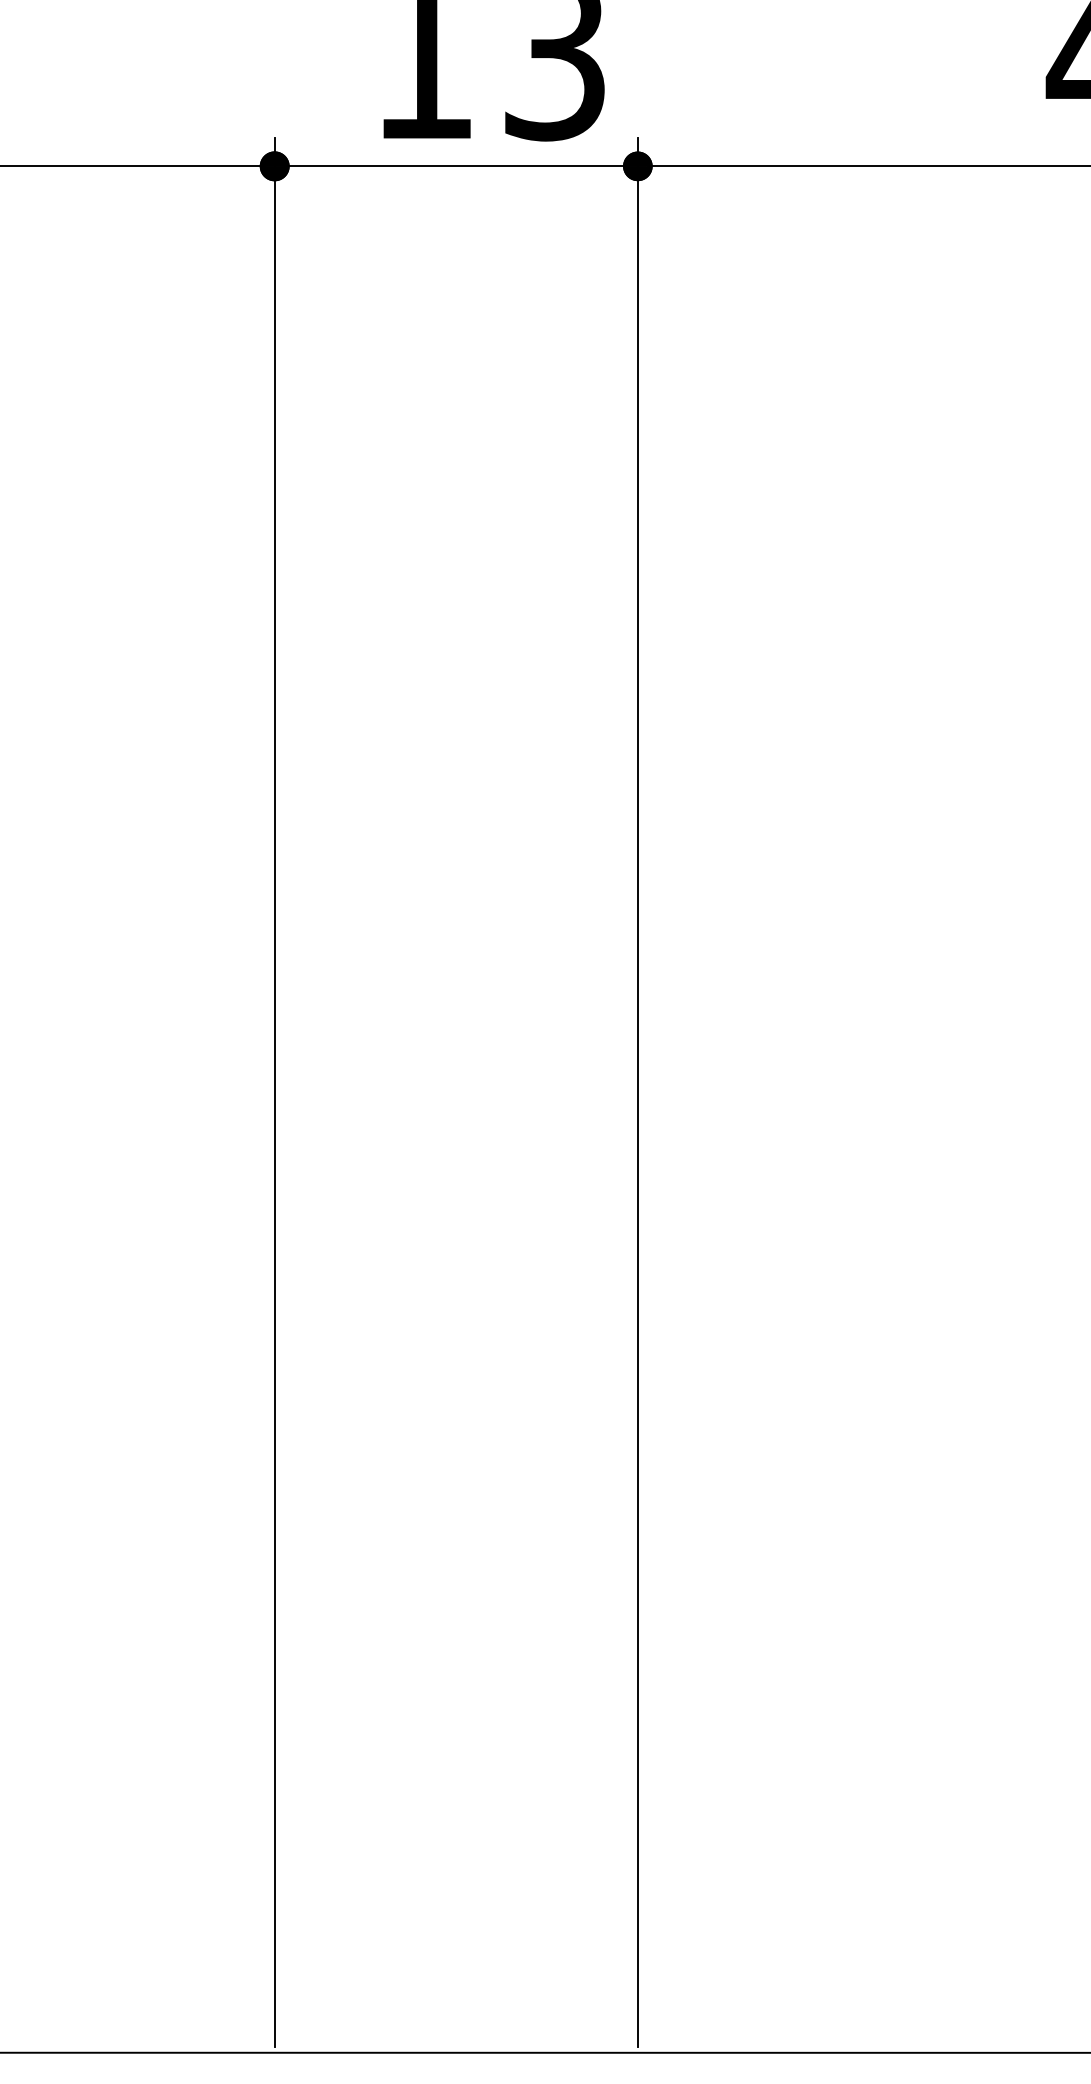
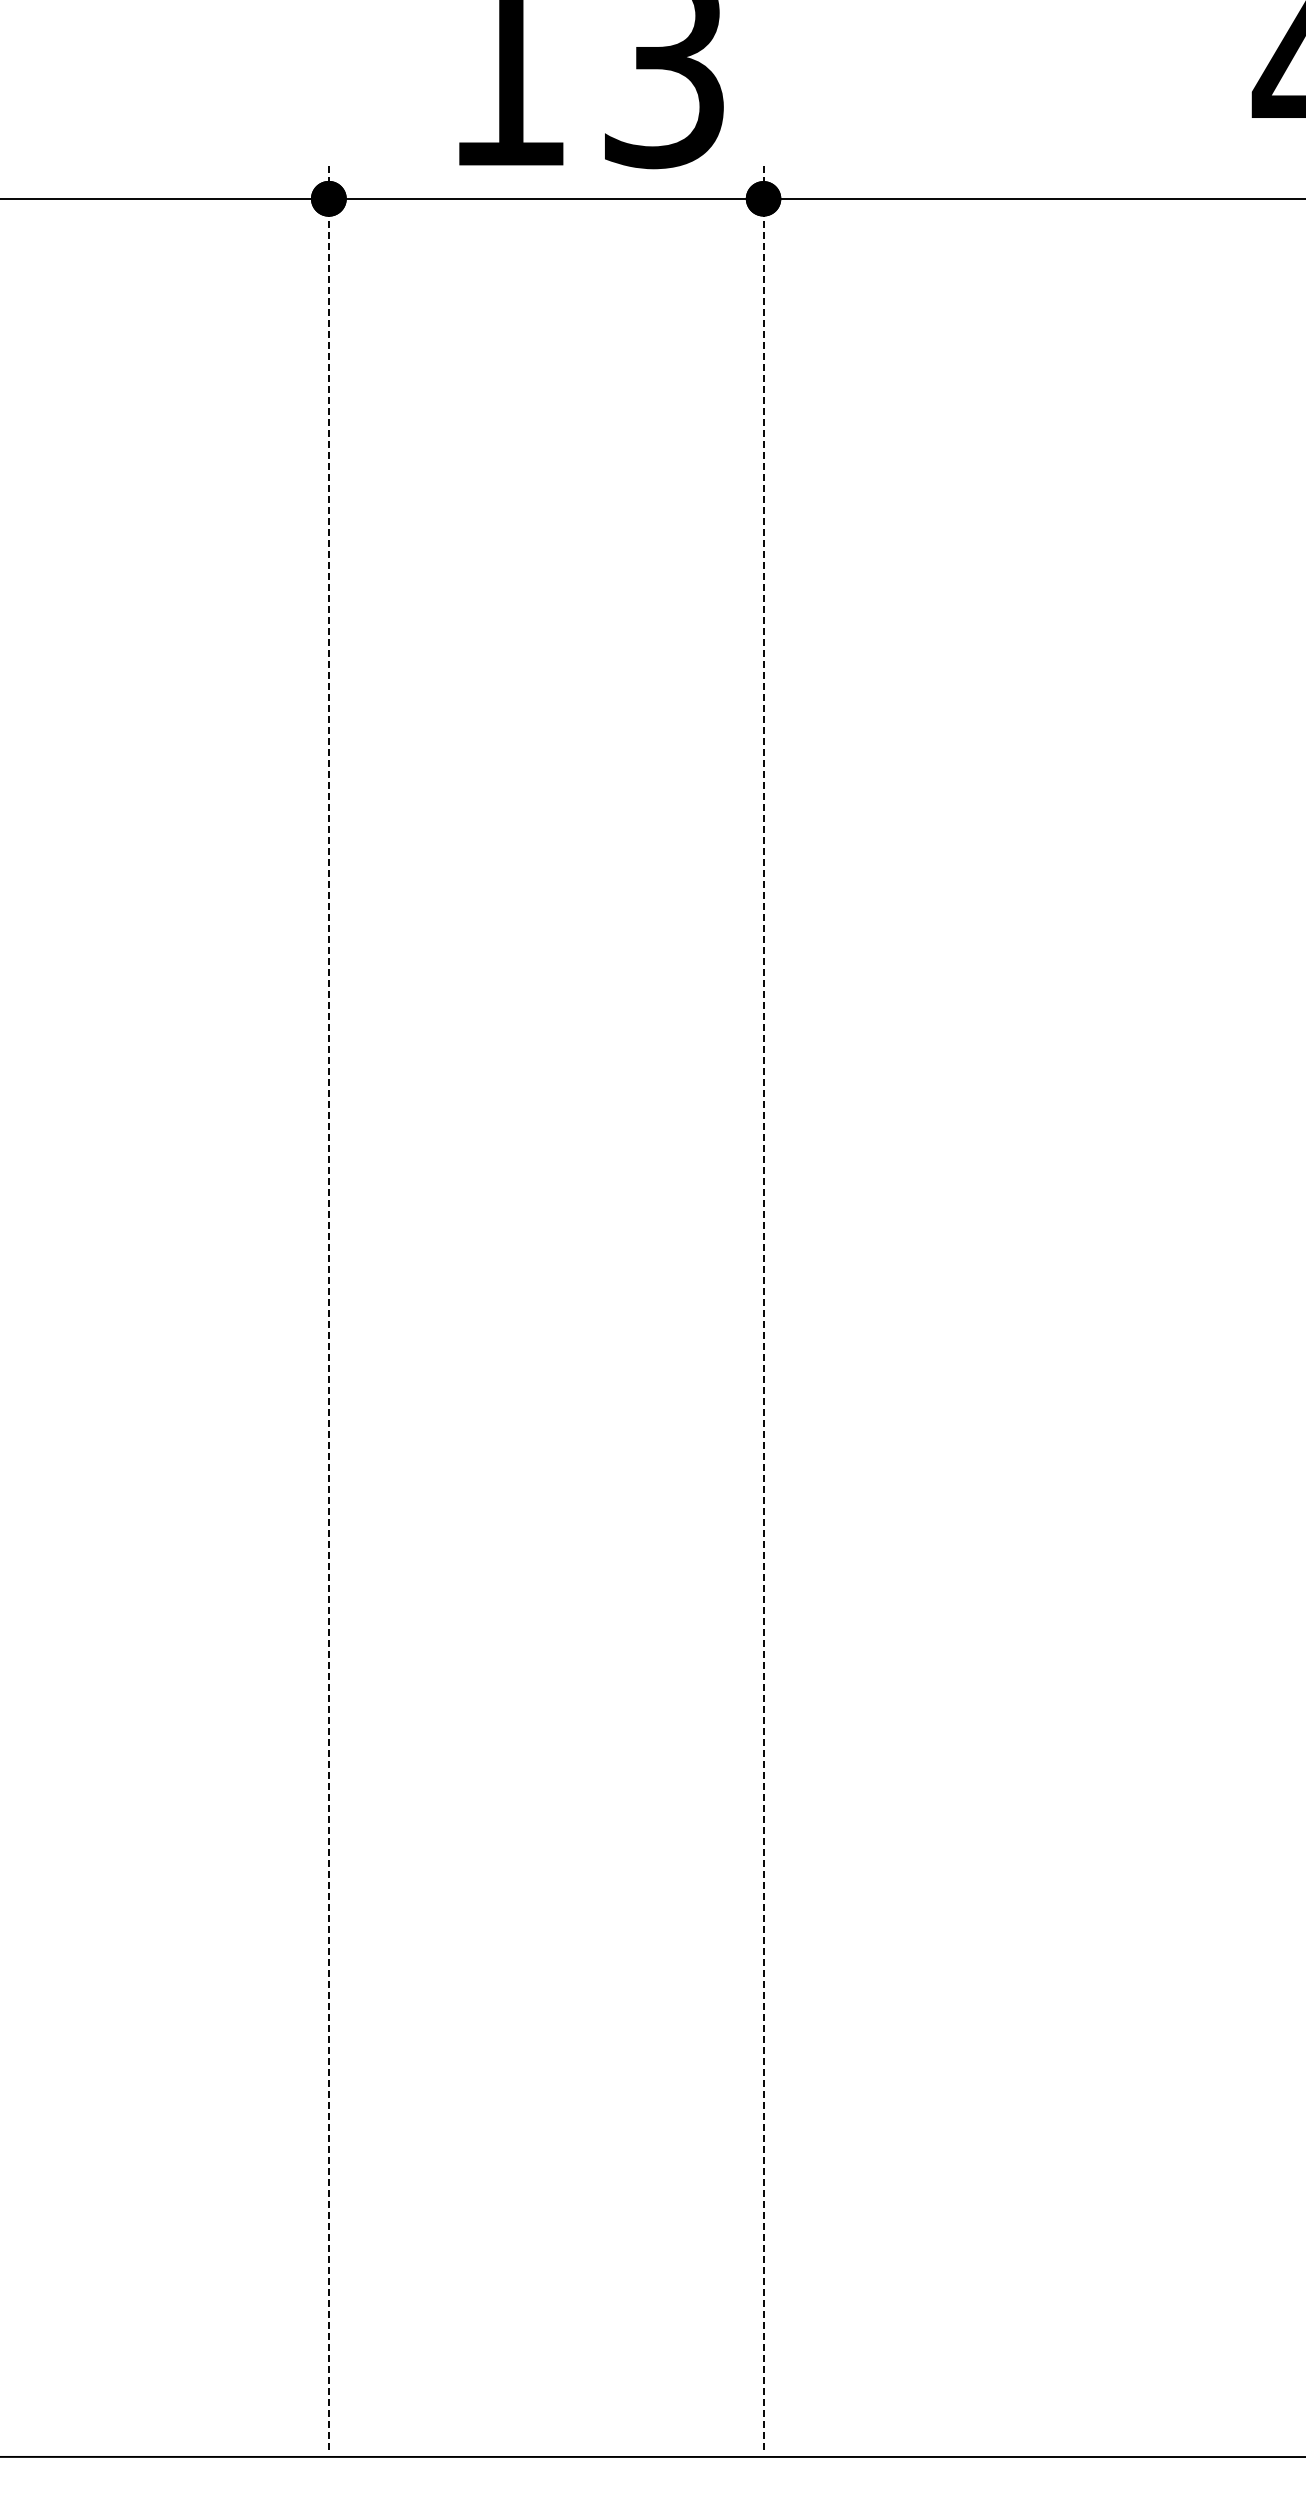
line: (274, 1092) -> (328, 1307), solid -> dashed
line: (637, 1092) -> (763, 1307), solid -> dashed

